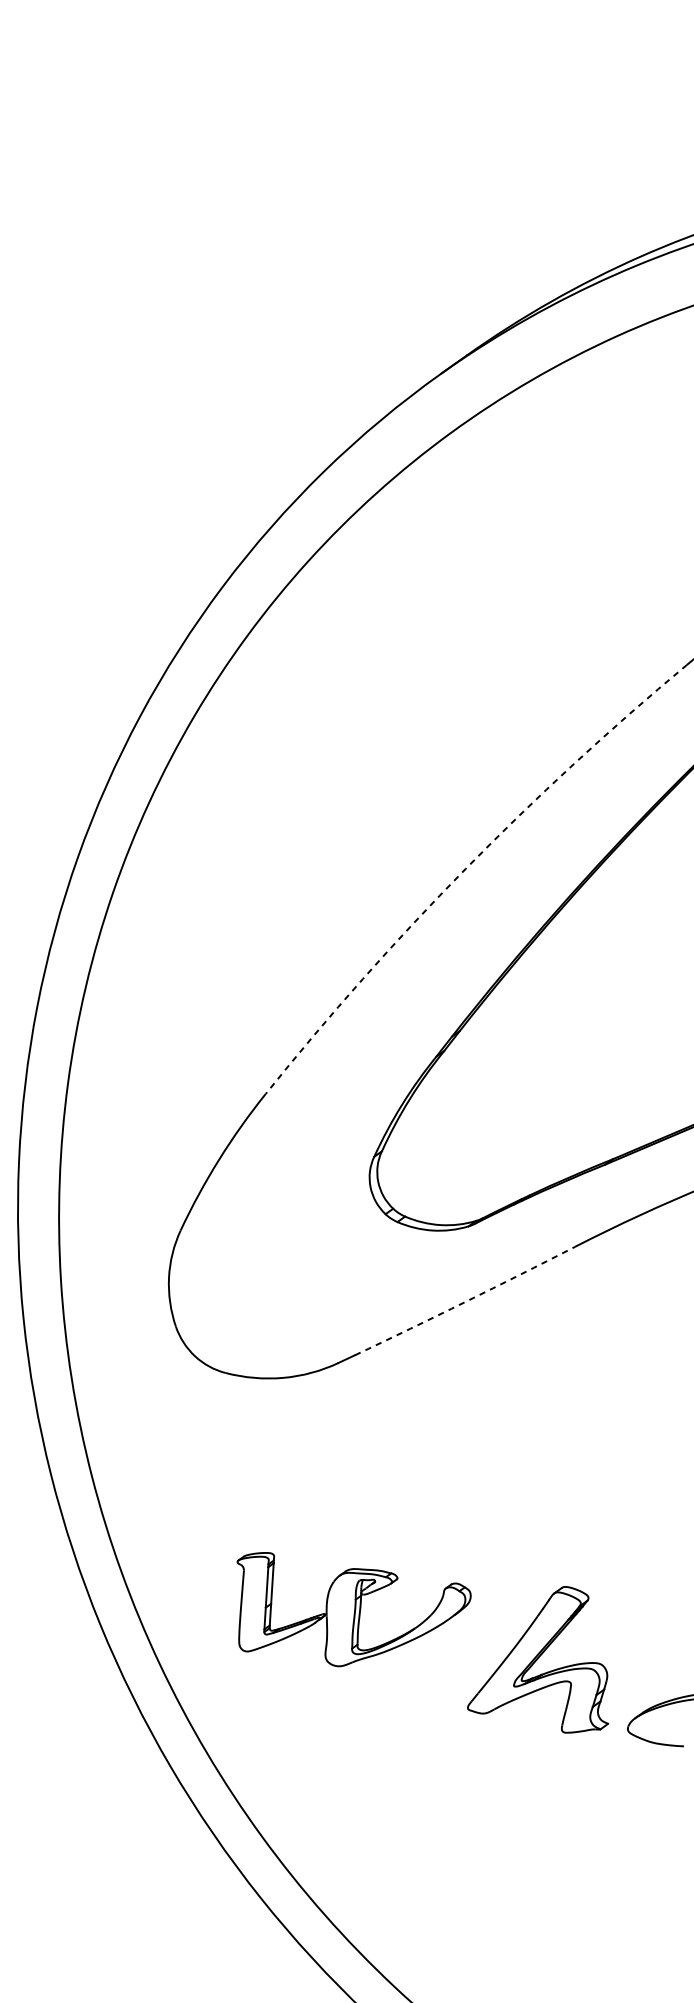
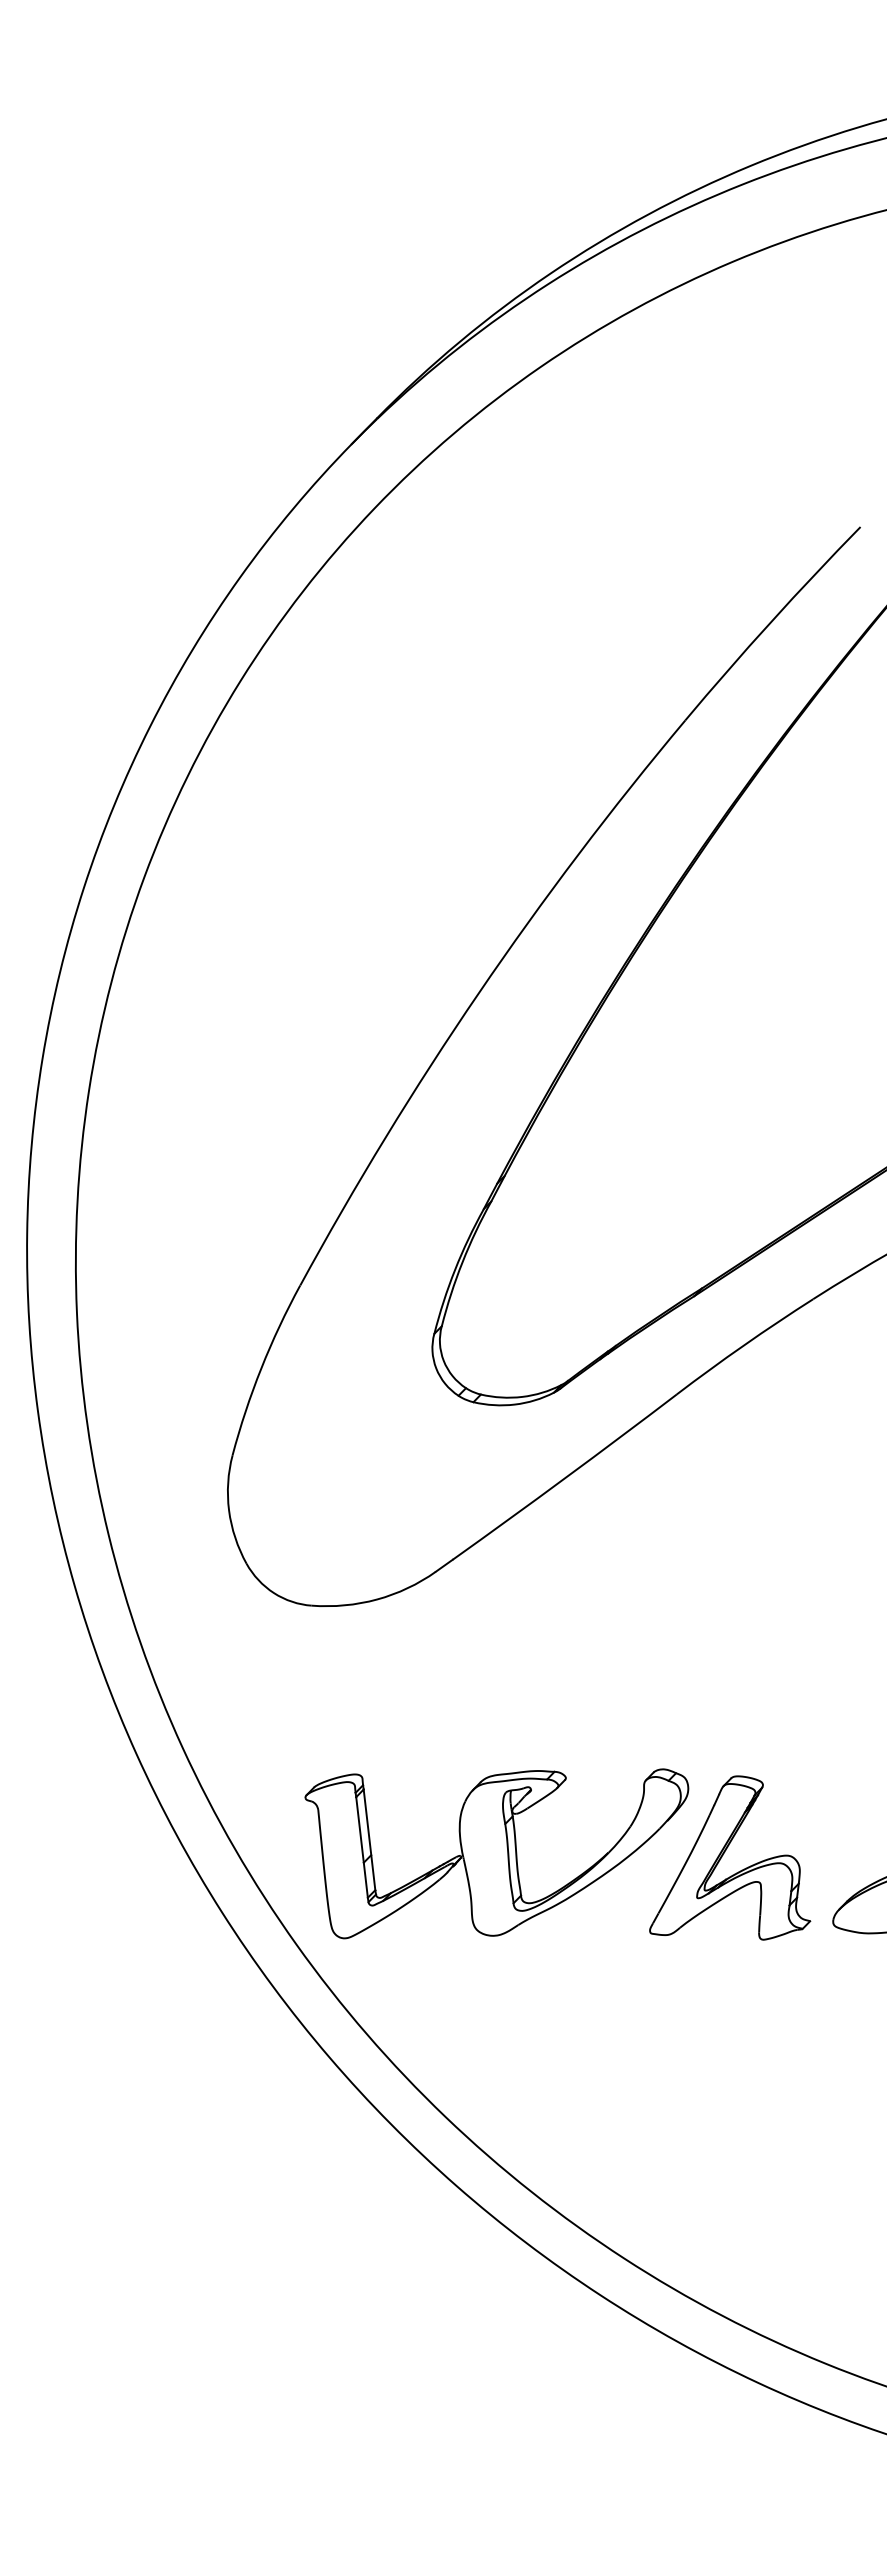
arc: (465, 868) -> (478, 993), dashed -> solid
arc: (465, 1301) -> (565, 1477), dashed -> solid
part: (347, 1616) -> (496, 1853), size x1.43

